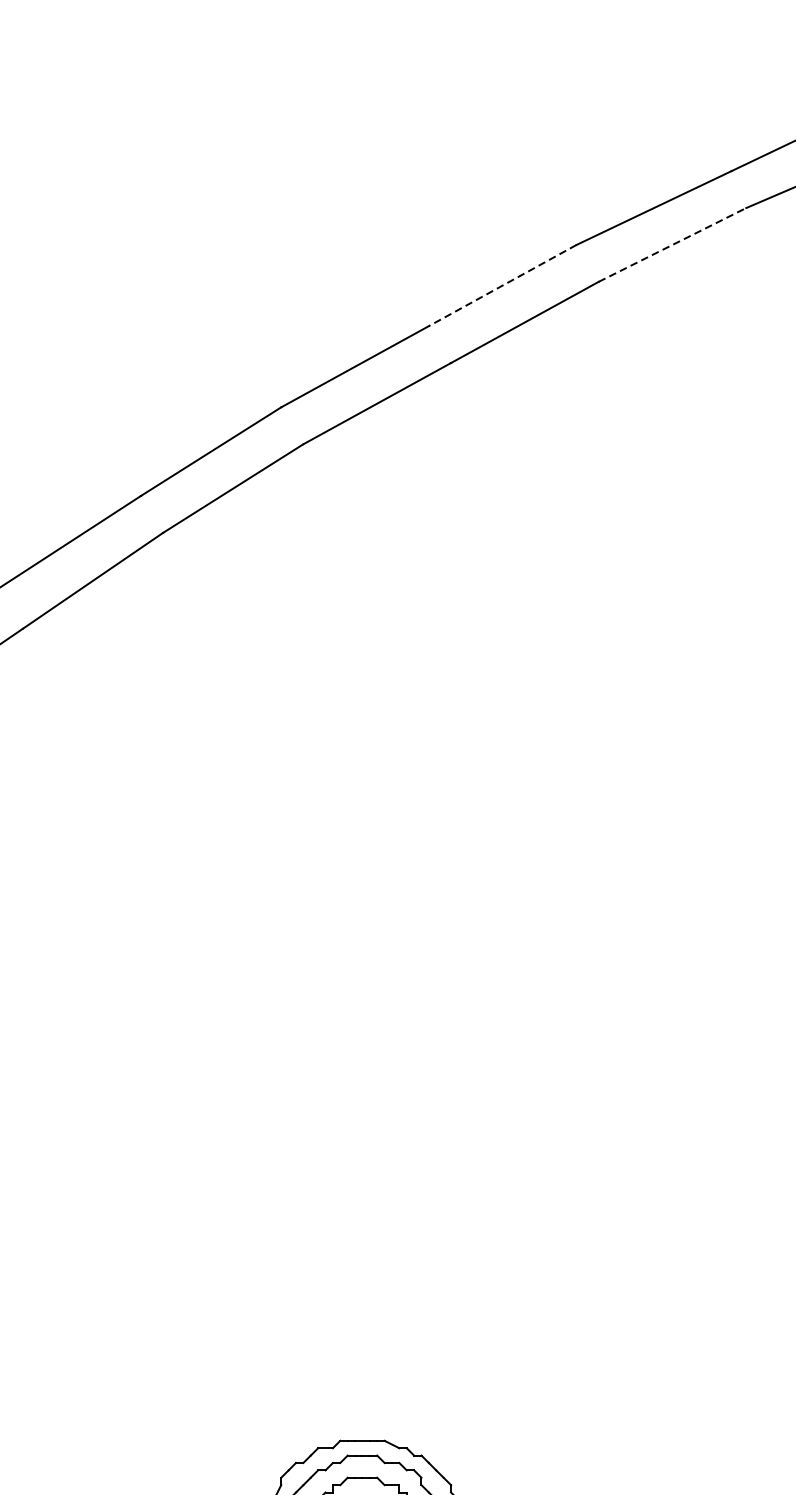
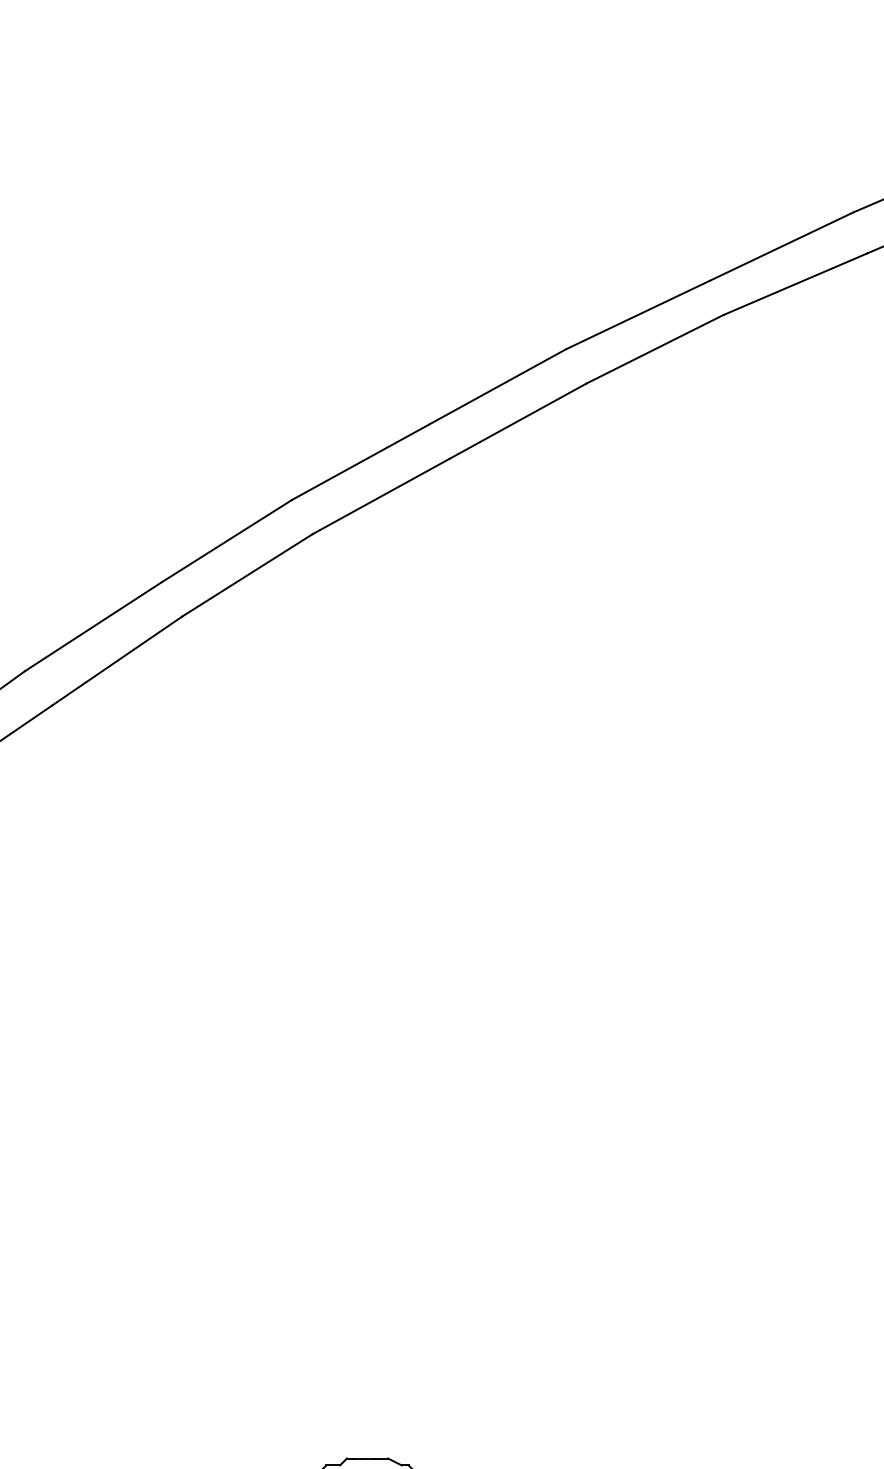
line: (672, 245) -> (655, 349), dashed -> solid
line: (502, 286) -> (497, 387), dashed -> solid

